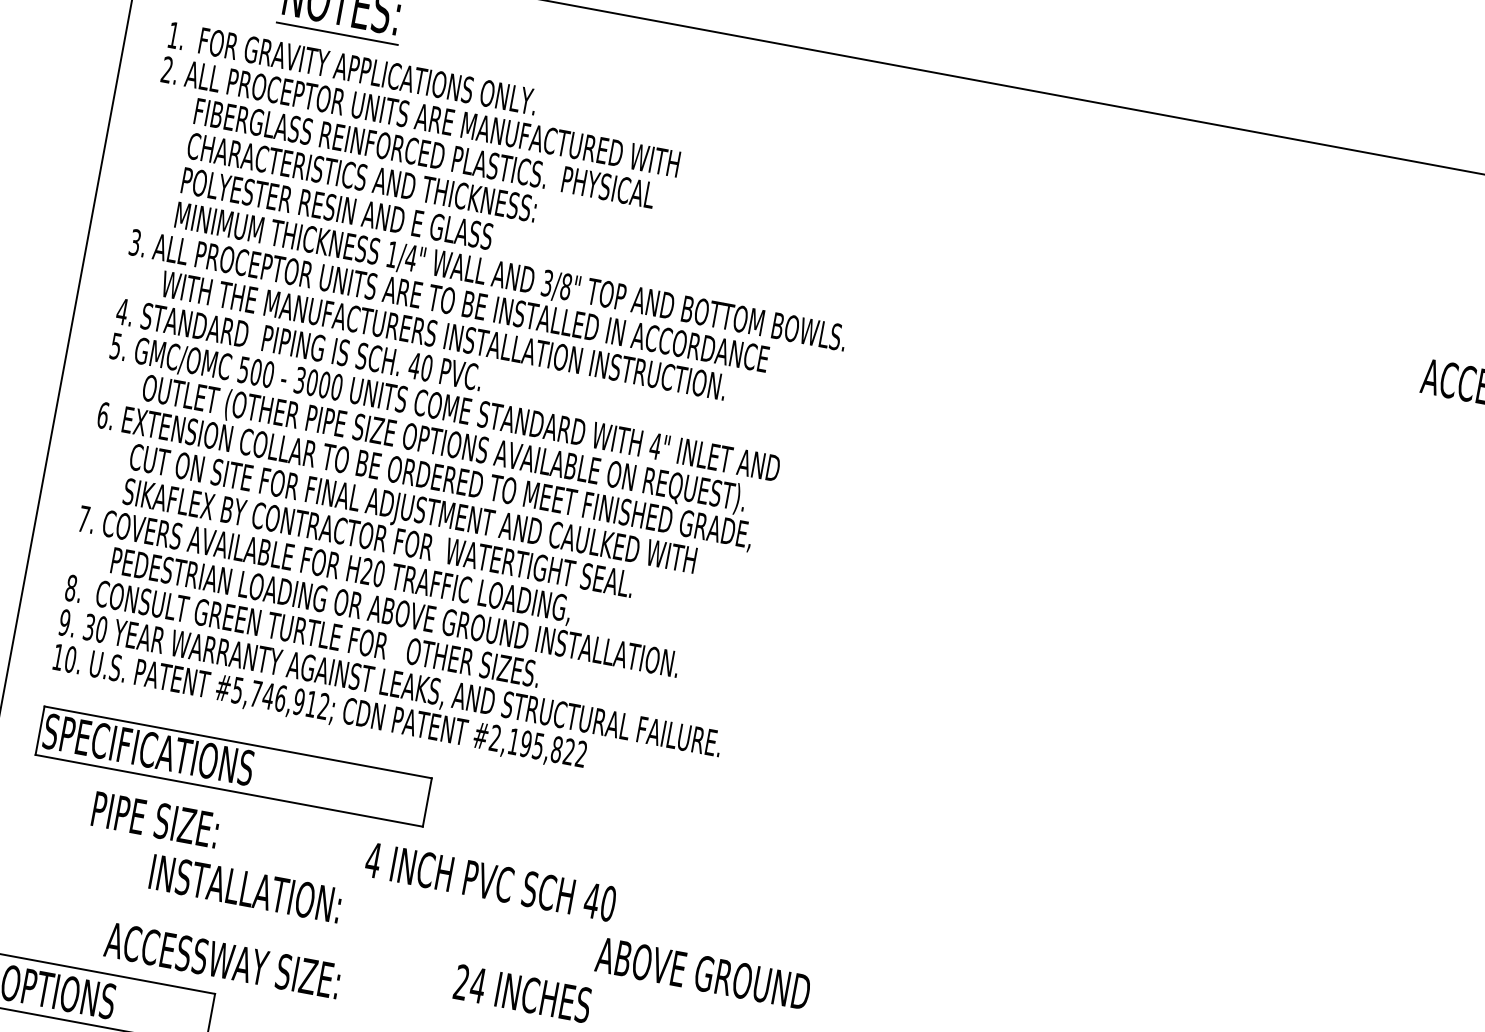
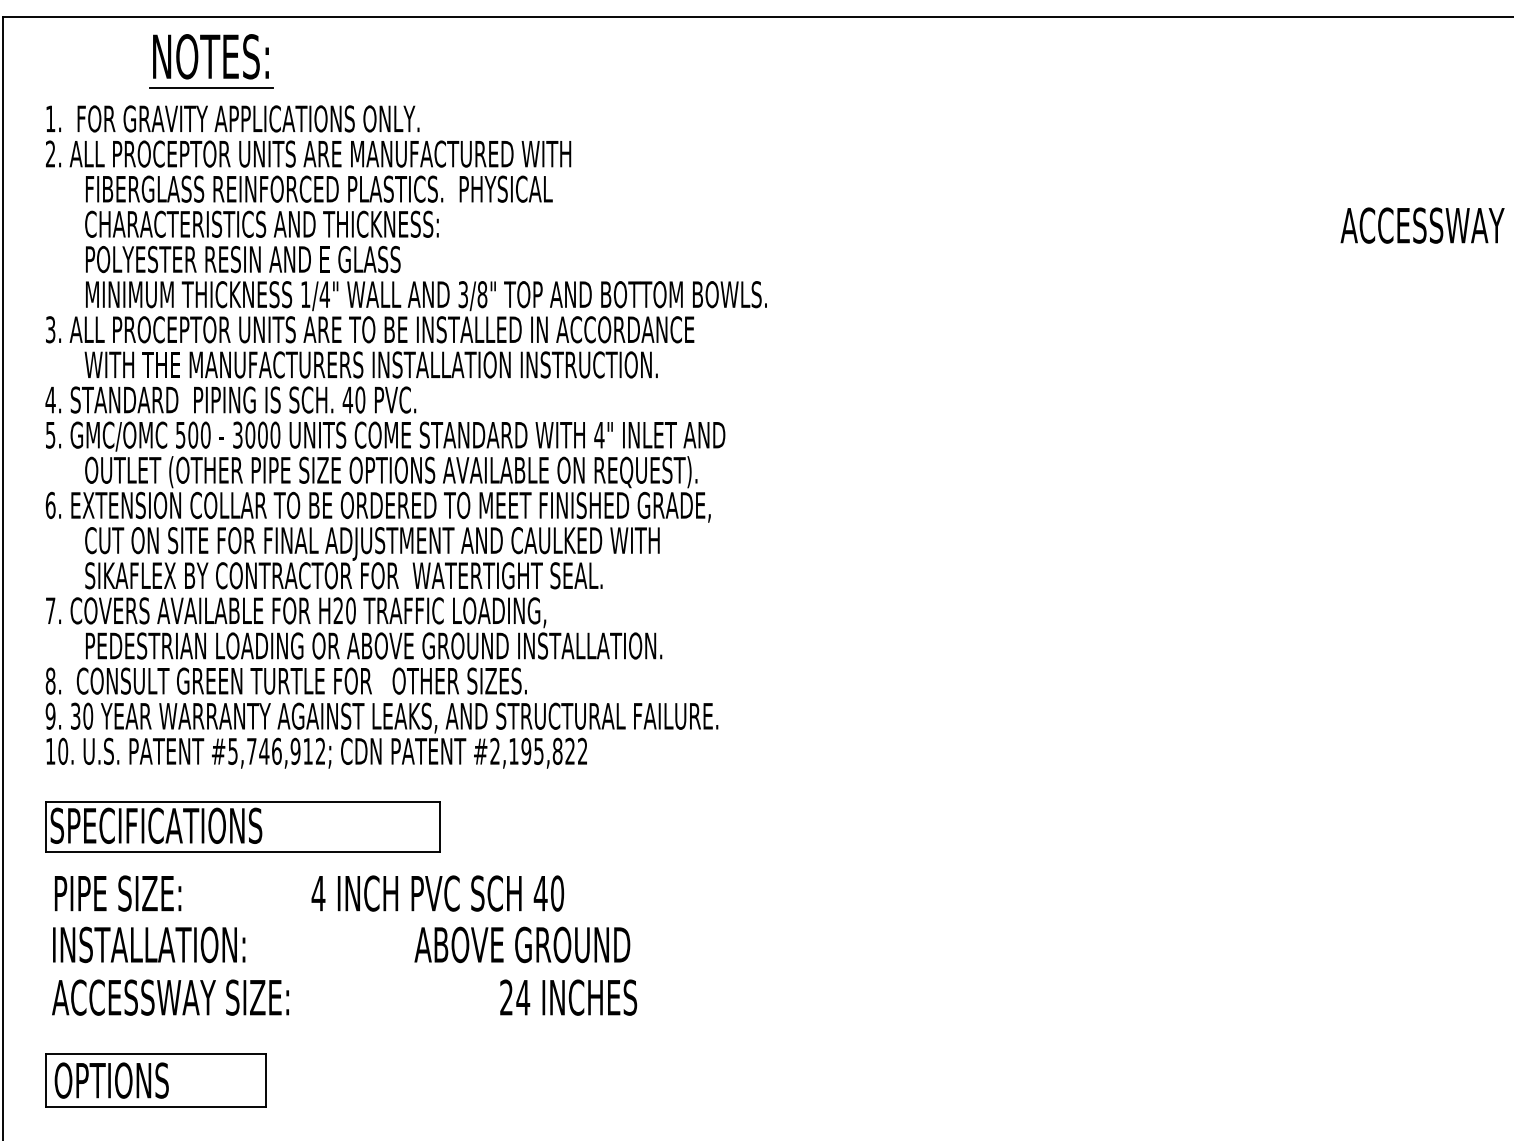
text: (155, 819) -> (117, 893), moved
text: (490, 881) -> (437, 893), moved
text: (246, 888) -> (149, 944), moved
text: (222, 960) -> (170, 997), moved
text: (703, 973) -> (522, 944), moved

